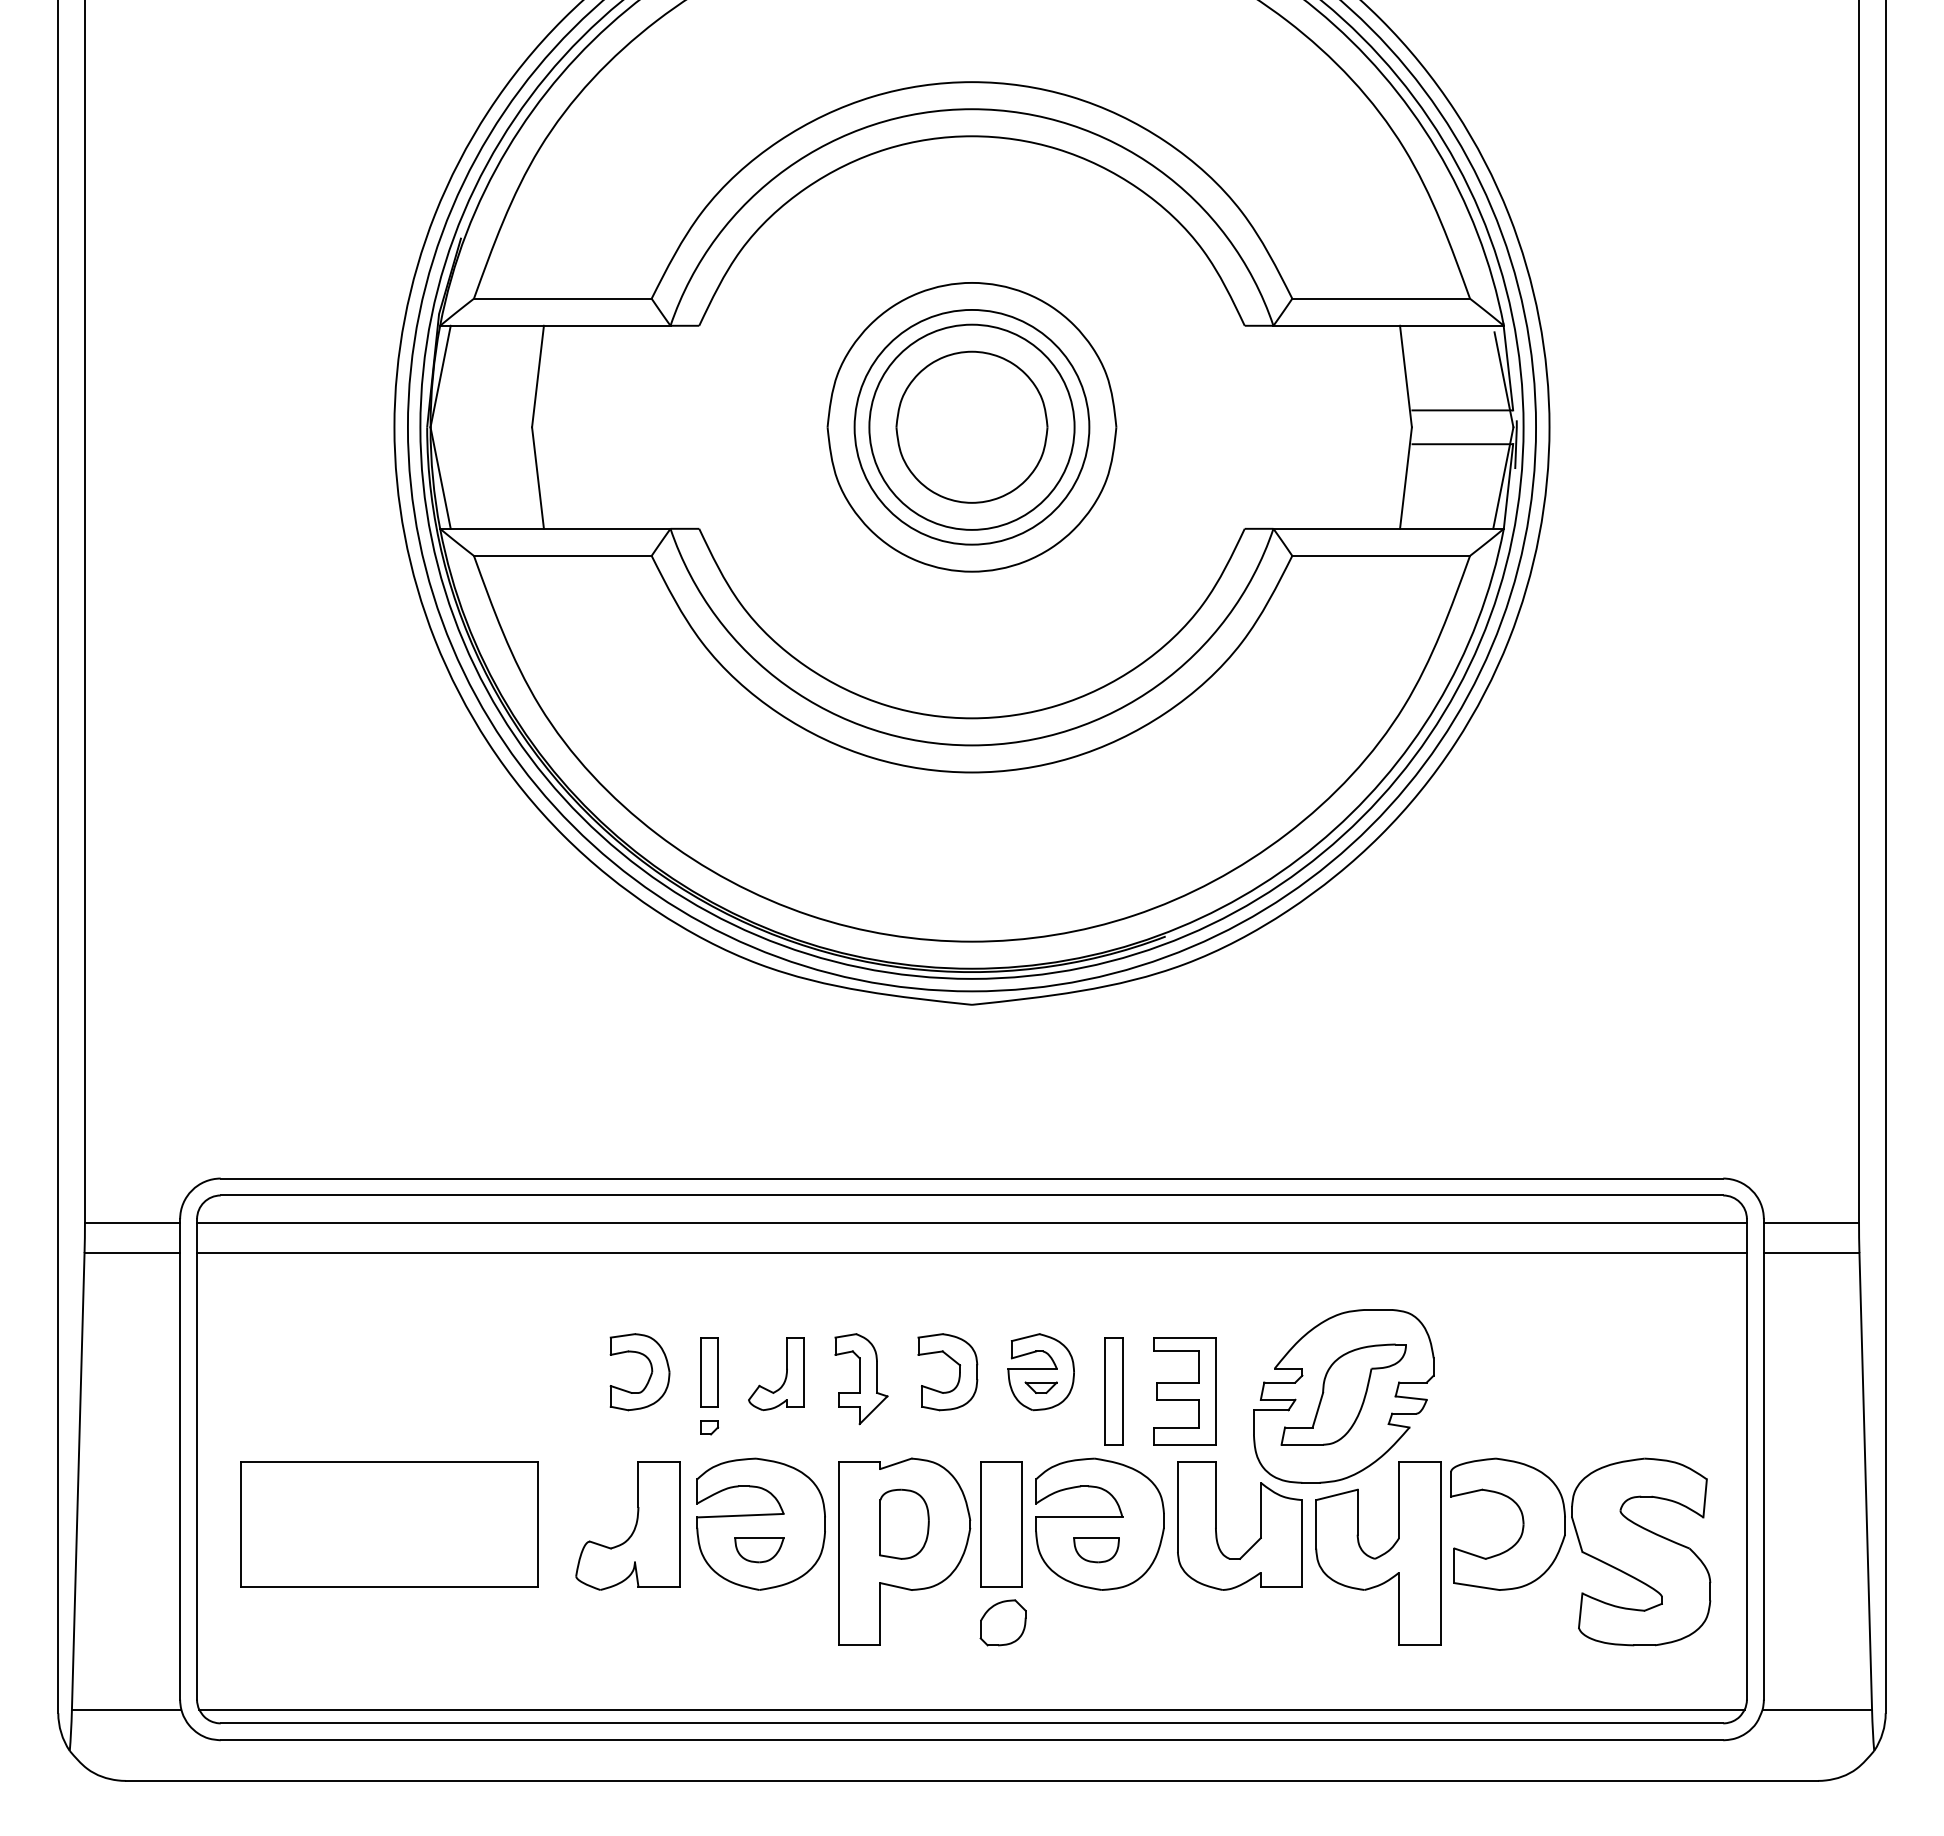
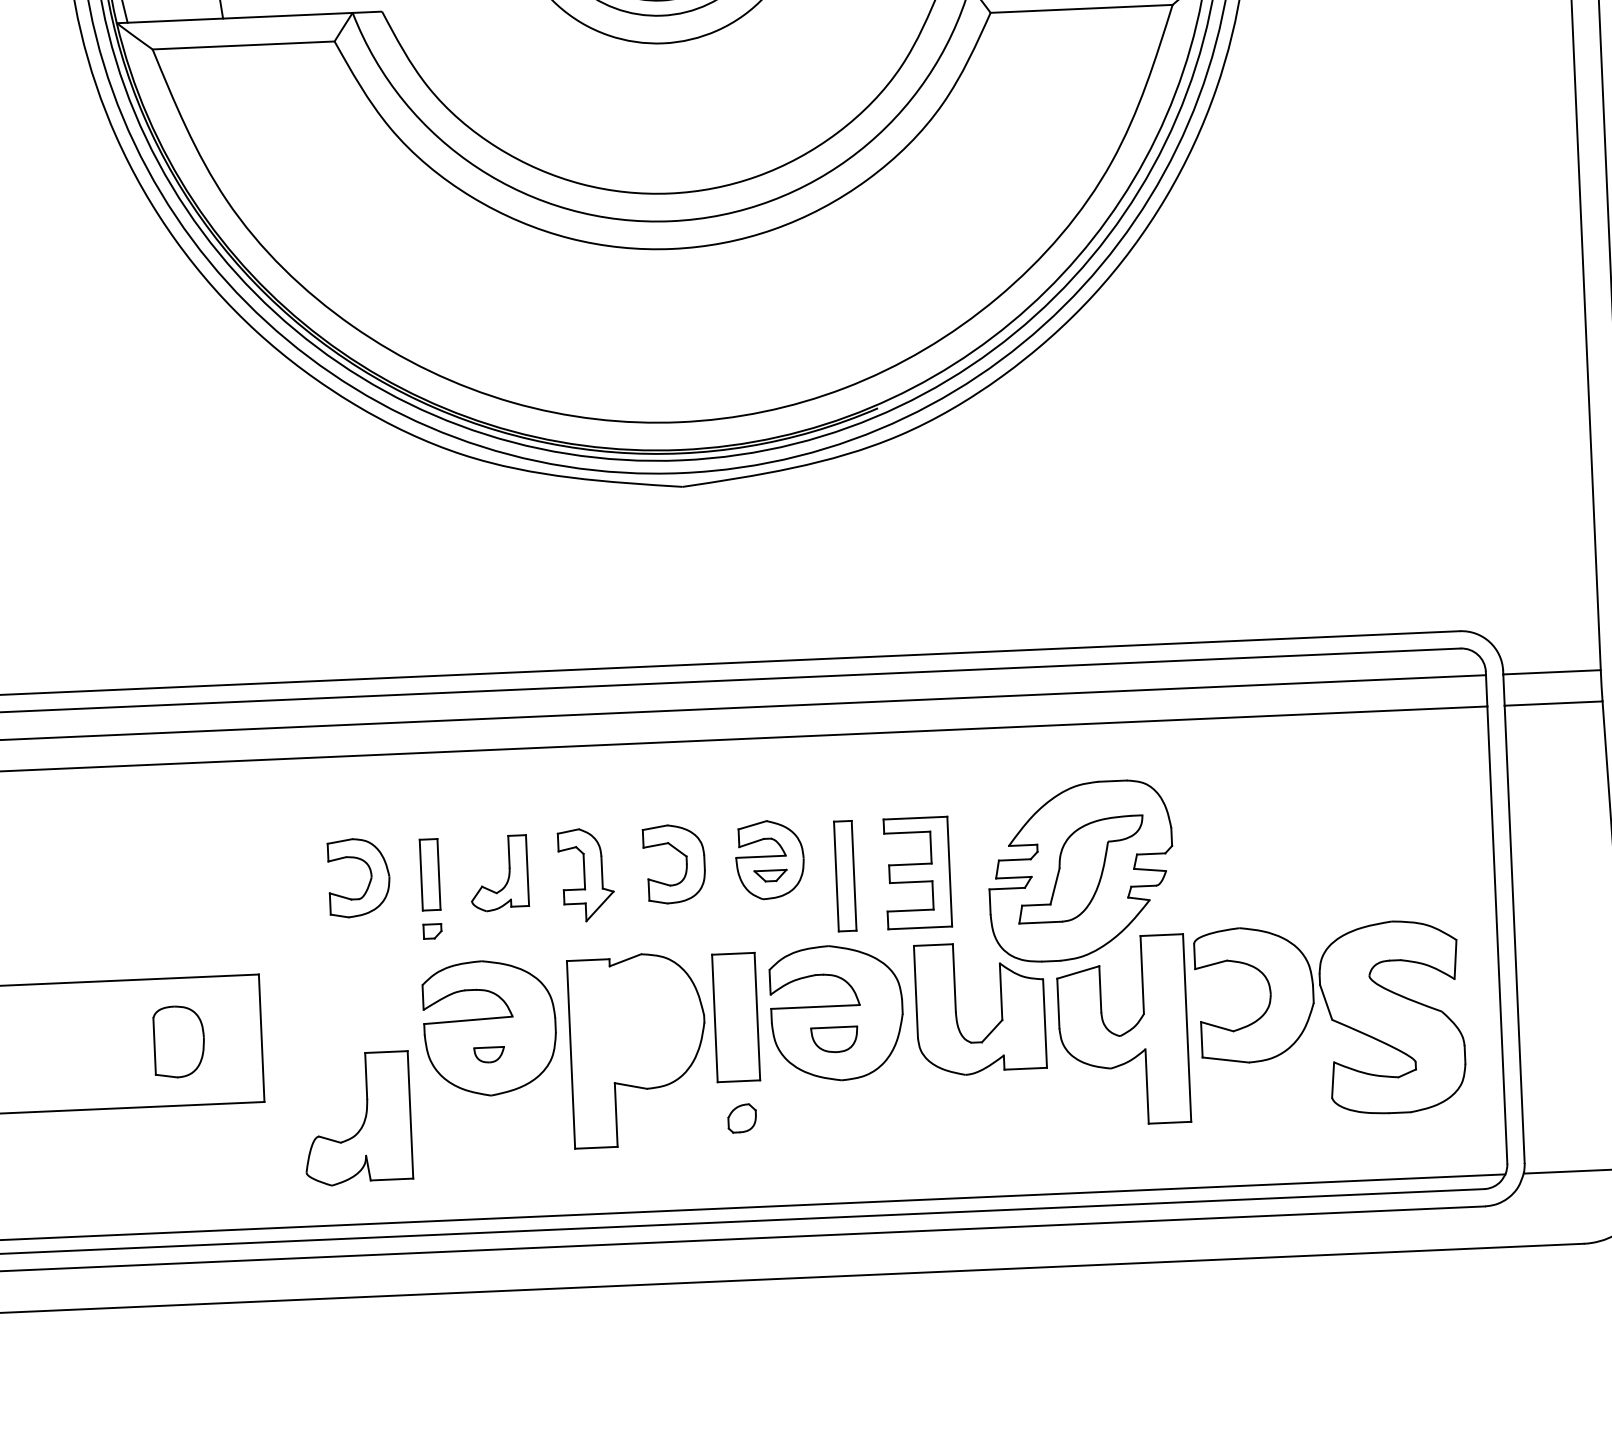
part: (904, 1523) -> (179, 1041), moved
part: (634, 1526) -> (364, 1119), moved
part: (759, 1550) -> (489, 1055), size x0.6
part: (1002, 1622) -> (741, 1118), size x0.6

